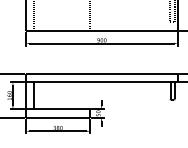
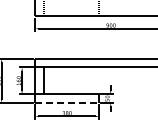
line: (58, 117) -> (67, 102), solid -> dashed

